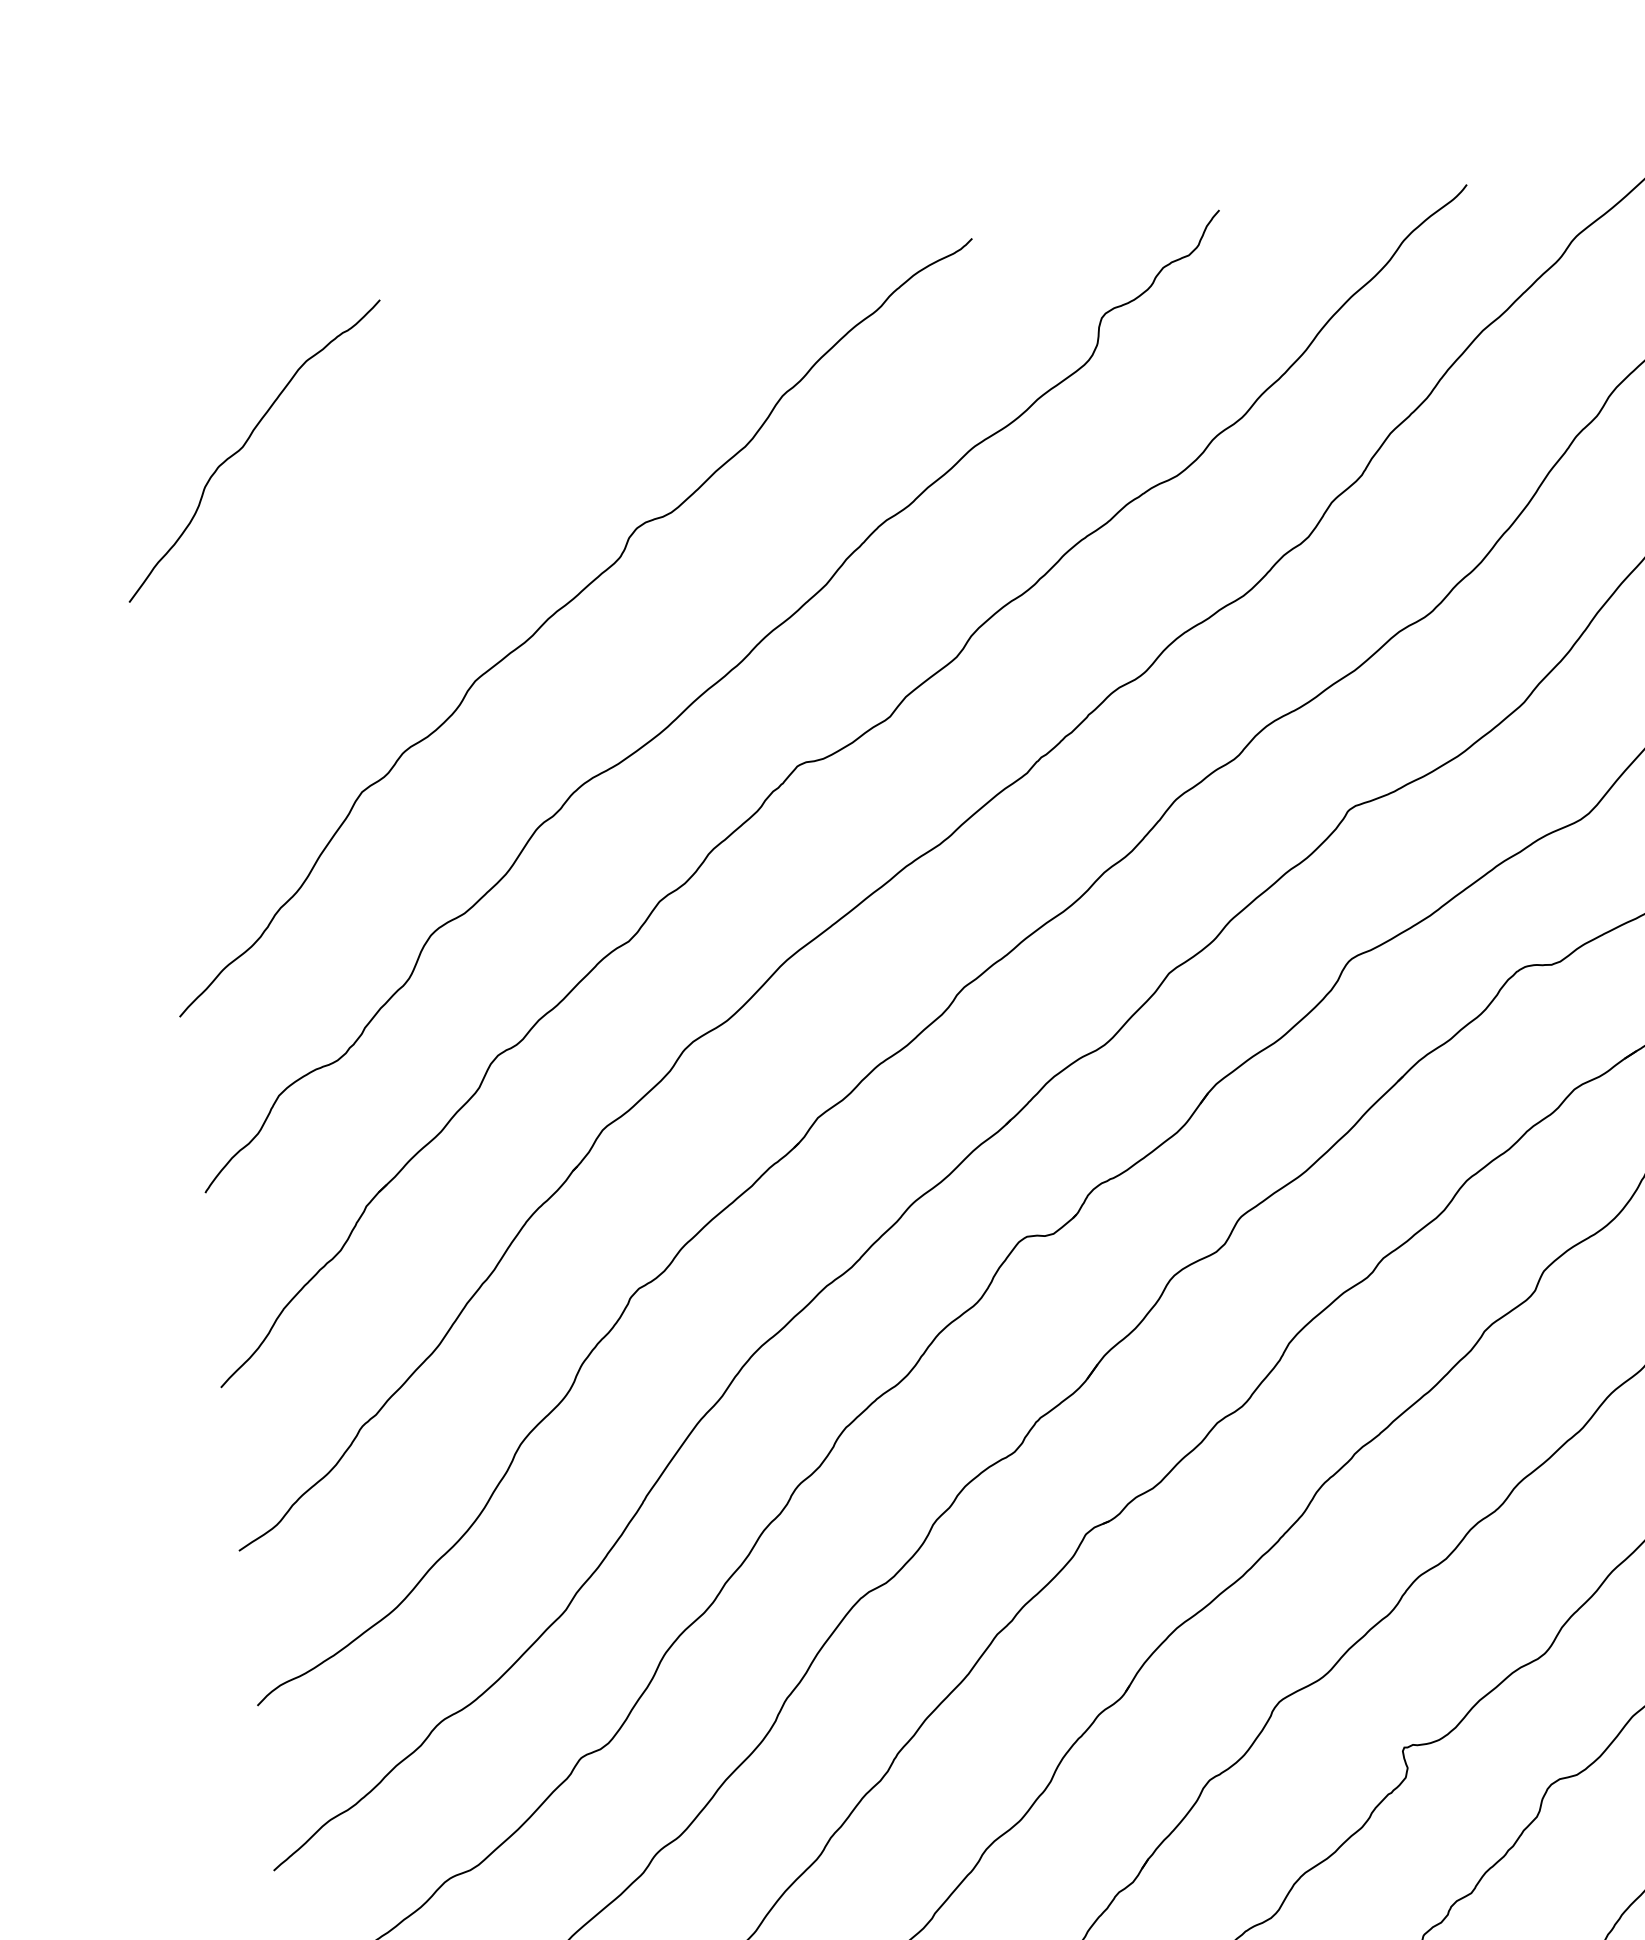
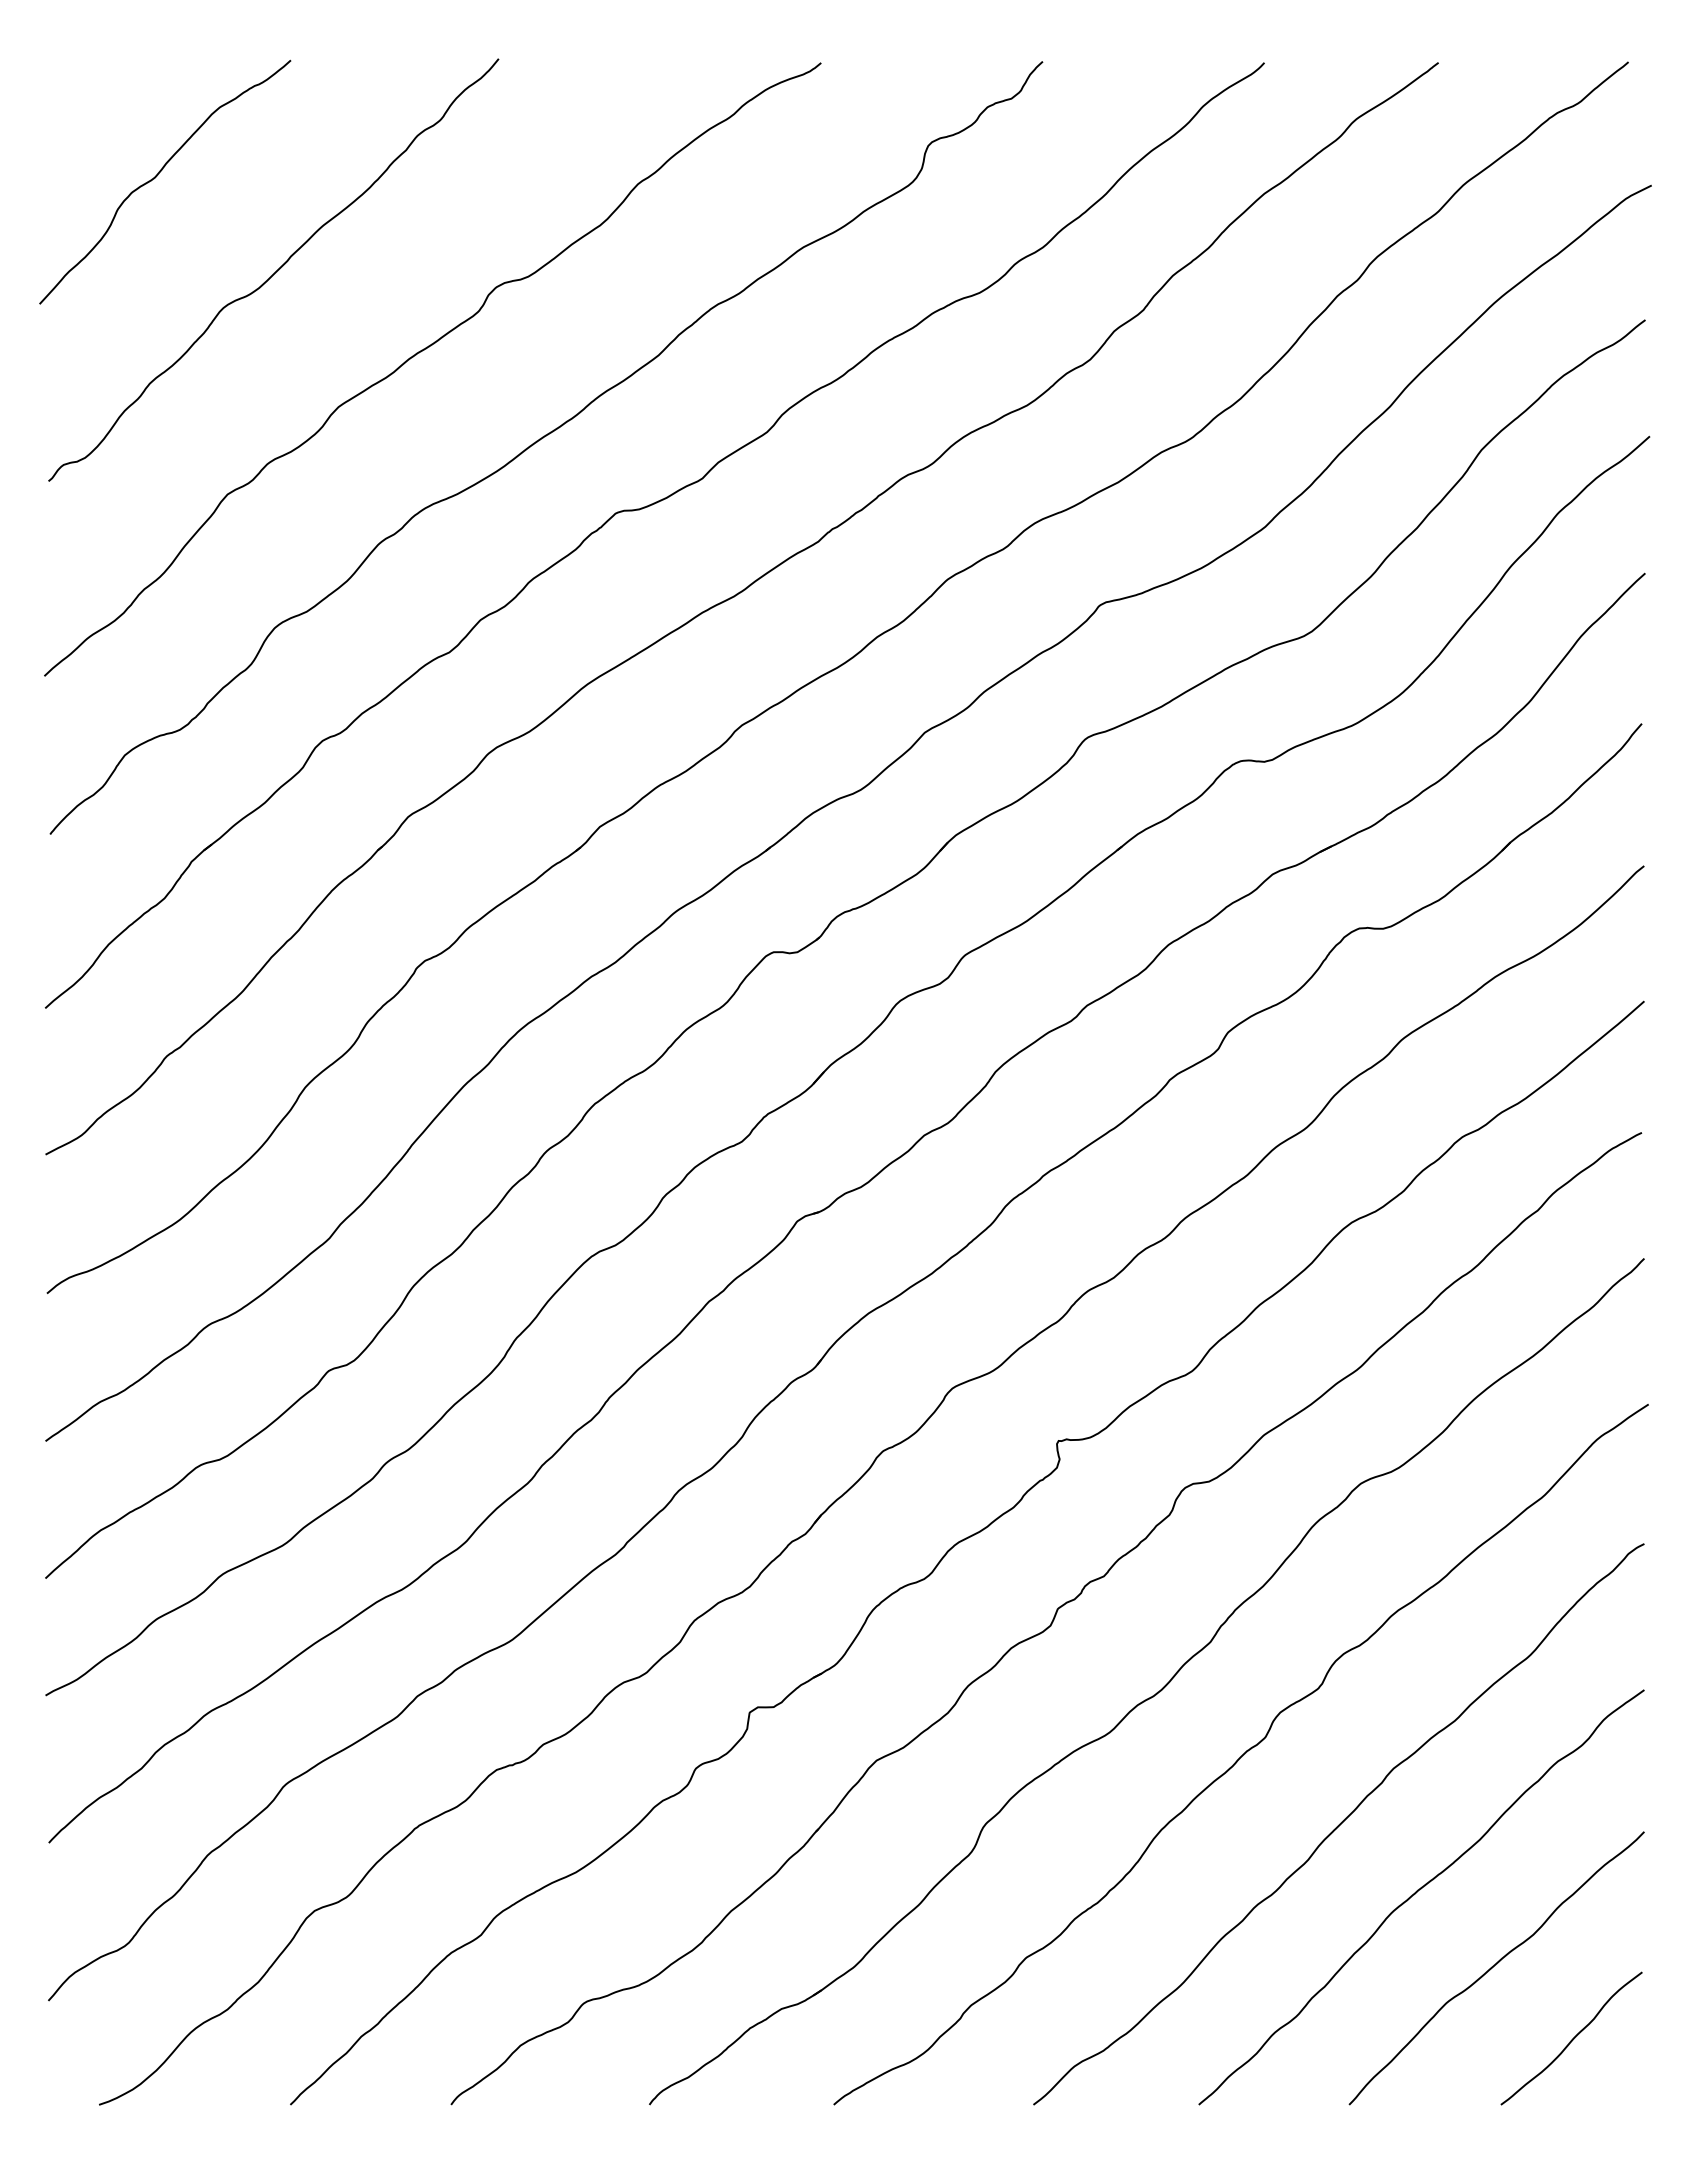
curve: (388, 537) -> (275, 271), added

